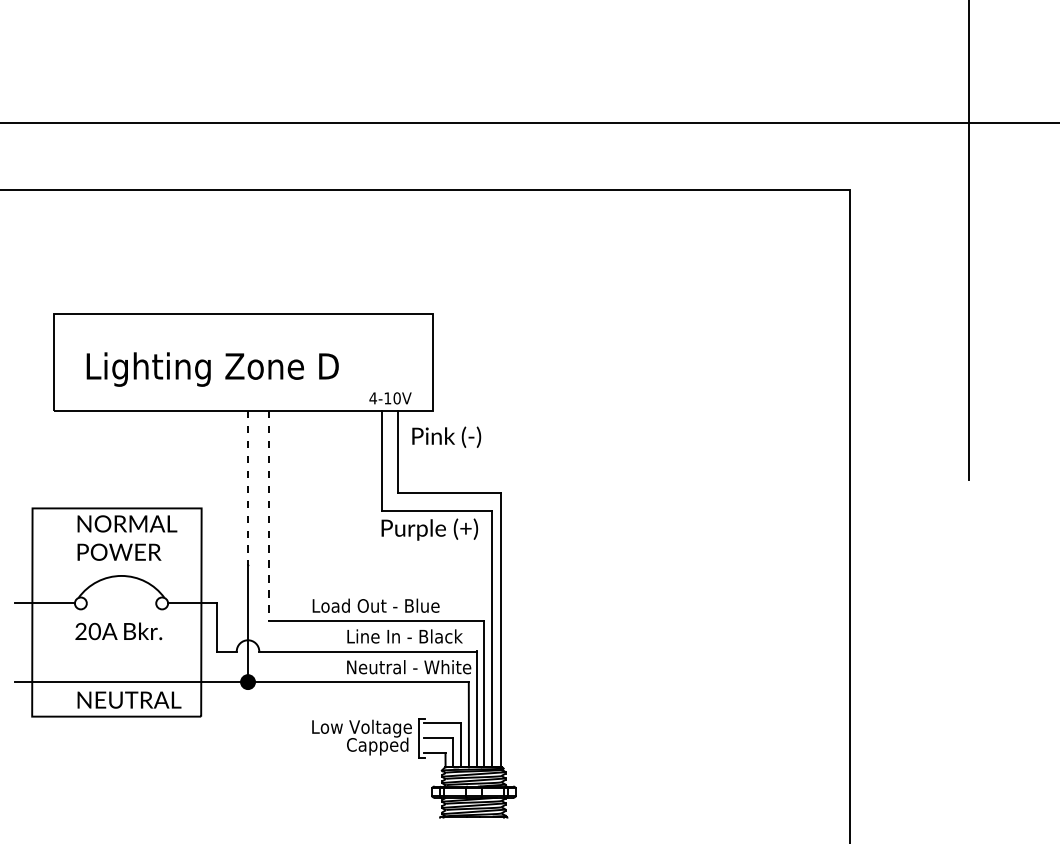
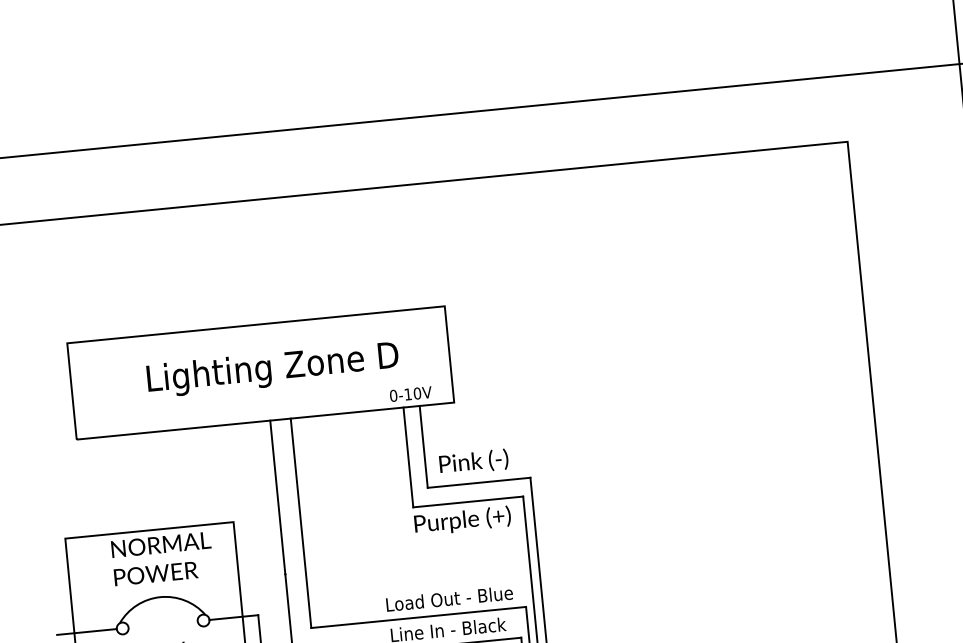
text: (212, 369) -> (272, 369), moved
text: (373, 398) -> (393, 395), 4-10V -> 0-10V
text: (446, 436) -> (473, 461), moved
line: (248, 488) -> (278, 497), dashed -> solid
line: (268, 516) -> (300, 523), dashed -> solid
text: (375, 605) -> (448, 598), moved

